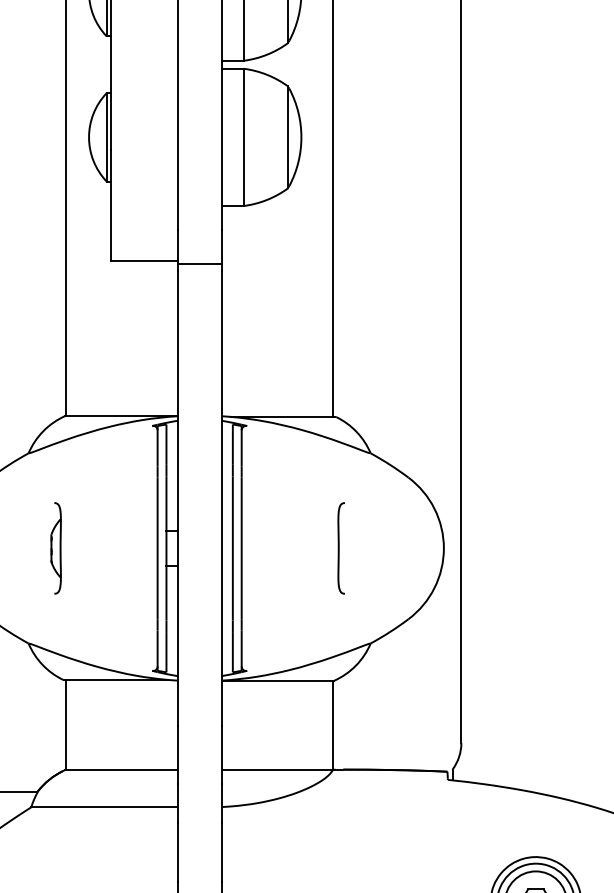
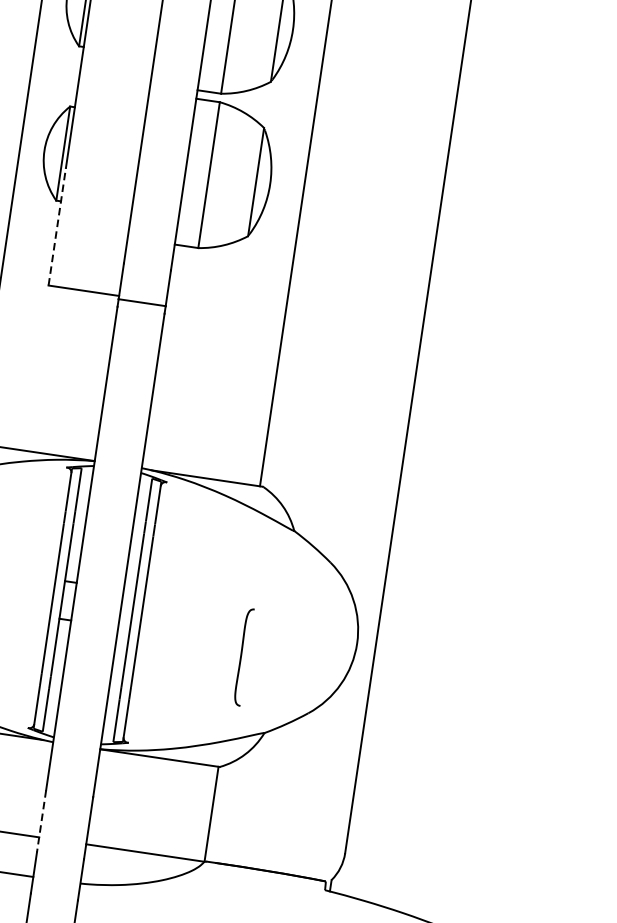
line: (111, 205) -> (57, 226), solid -> dashed
curve: (339, 548) -> (241, 656), moved
line: (177, 755) -> (41, 821), solid -> dashed

